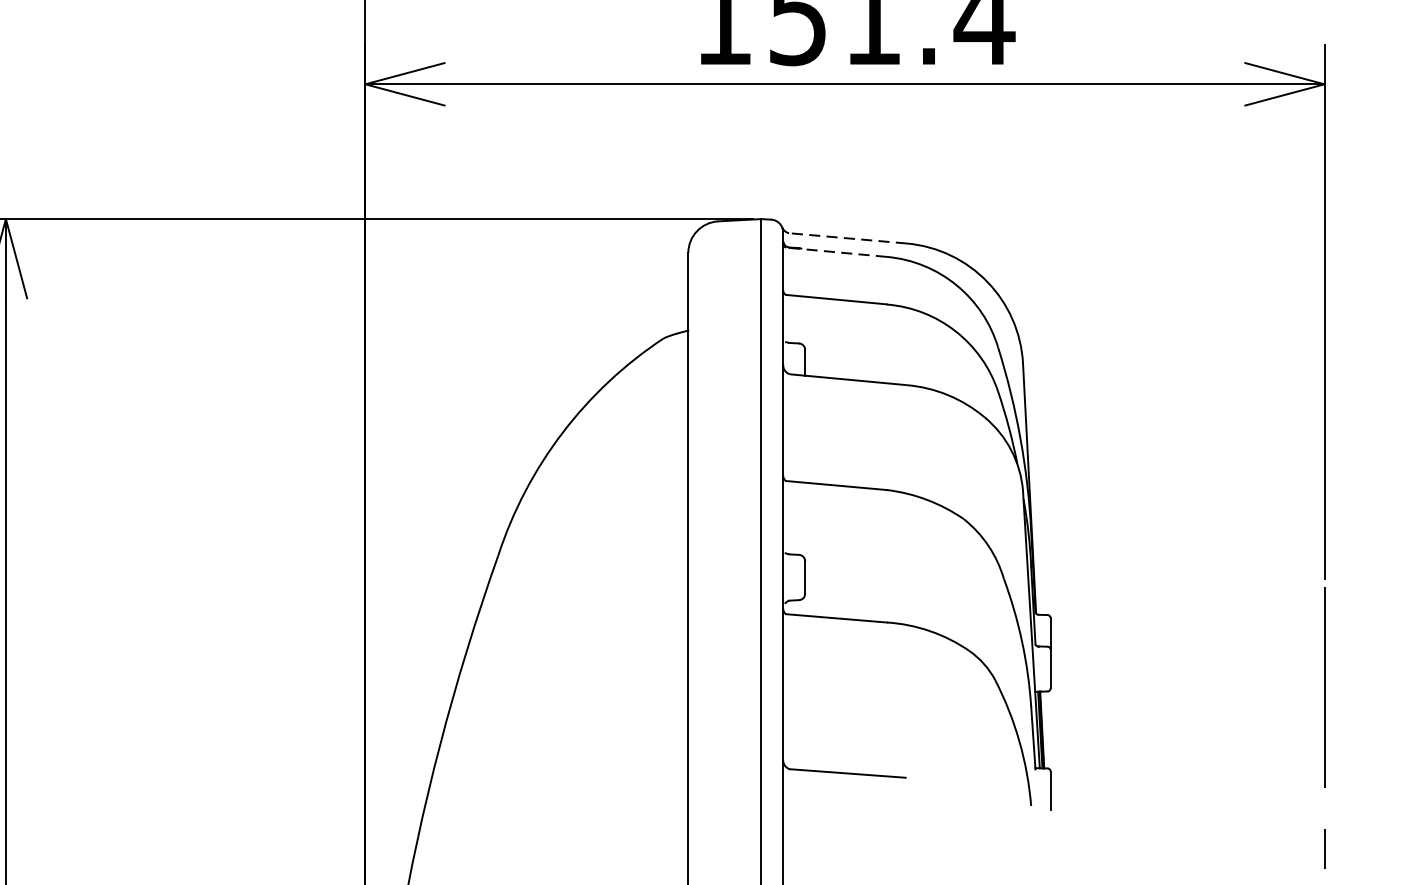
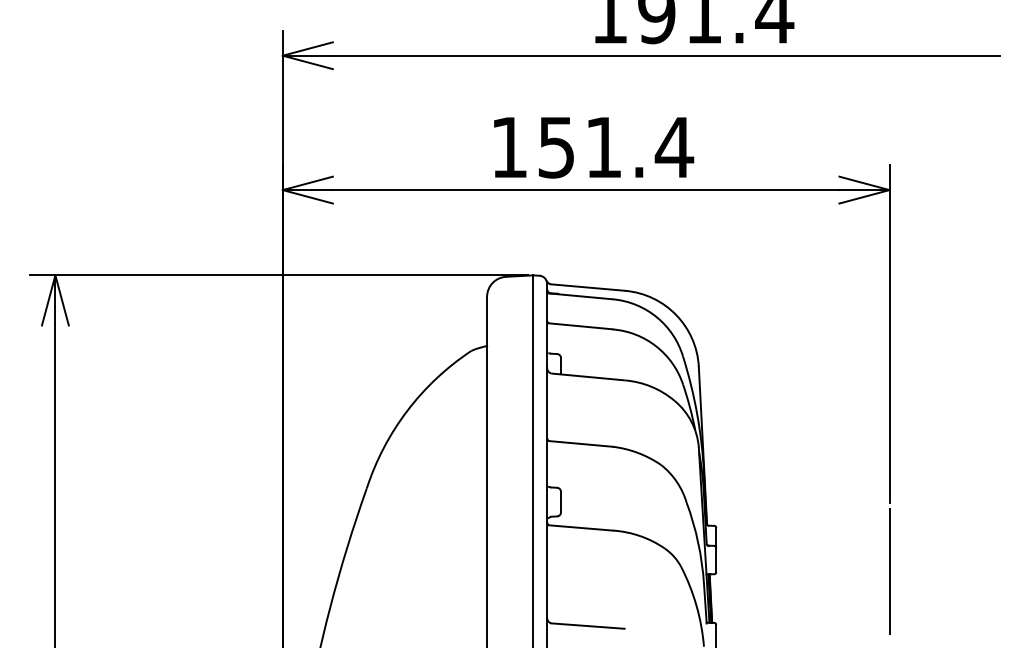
line: (847, 238) -> (587, 287), dashed -> solid
line: (835, 252) -> (580, 296), dashed -> solid

